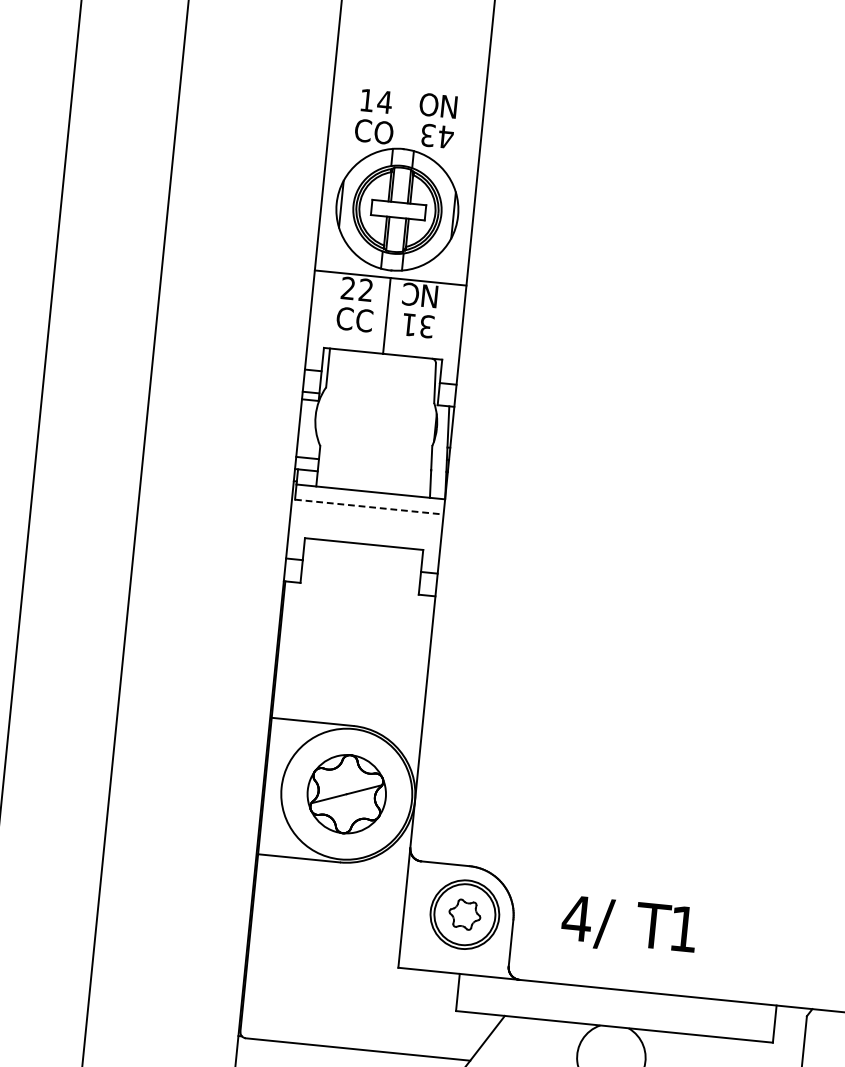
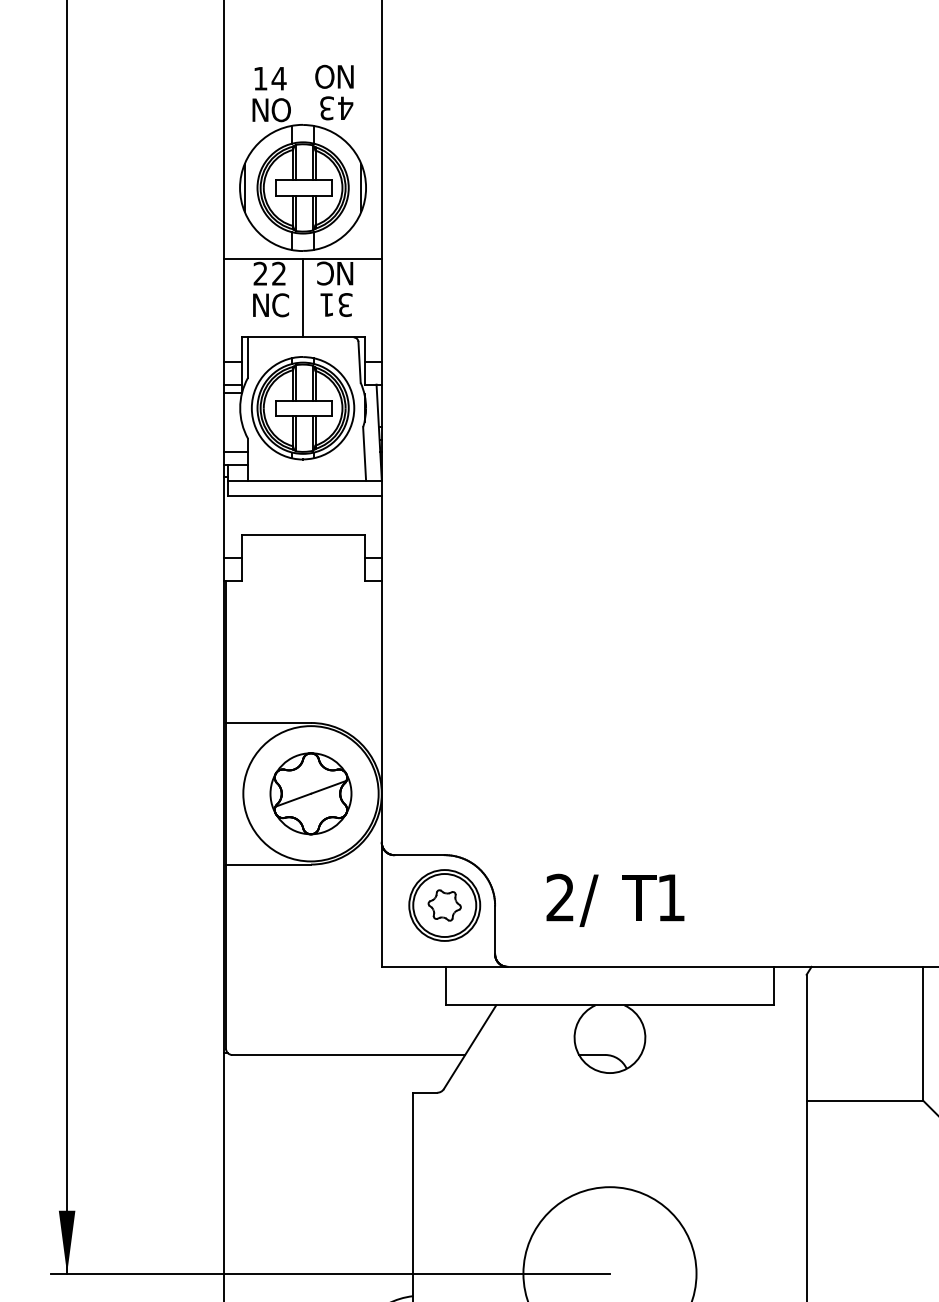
text: (362, 130) -> (259, 110), C -> N
text: (345, 318) -> (260, 305), C -> N
part: (376, 422) -> (303, 408), added
line: (370, 507) -> (305, 496), dashed -> solid
text: (577, 918) -> (560, 897), 4 -> 2

